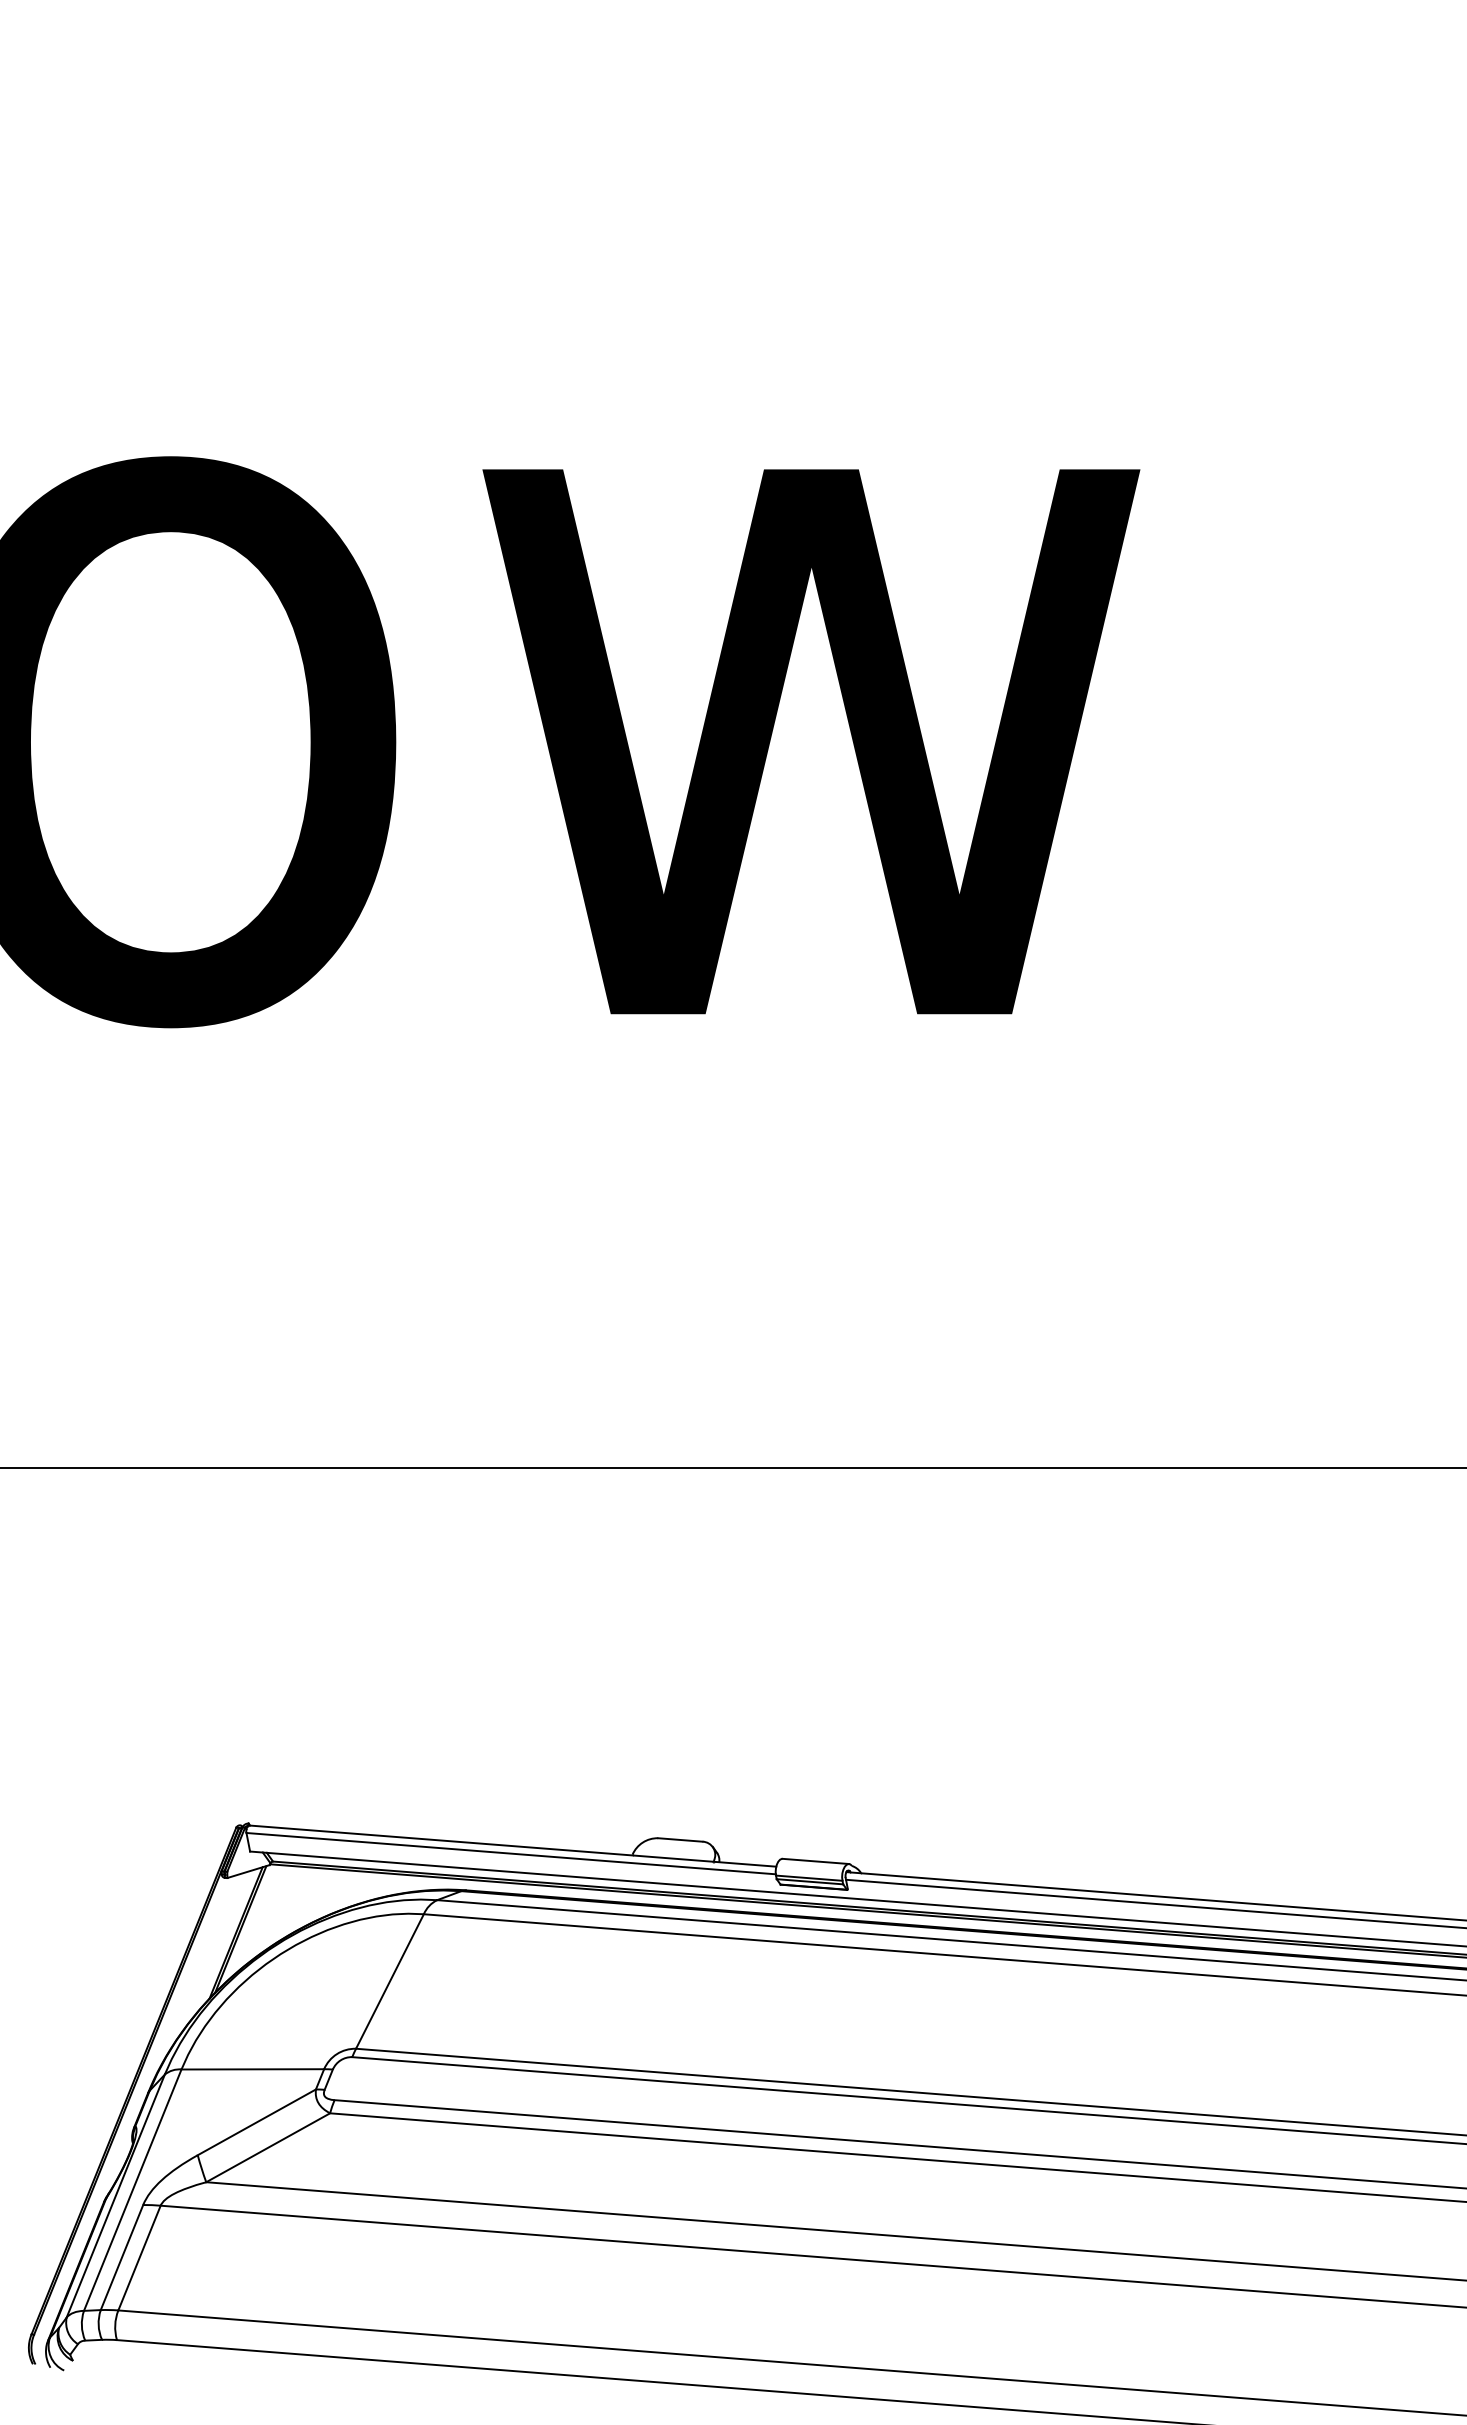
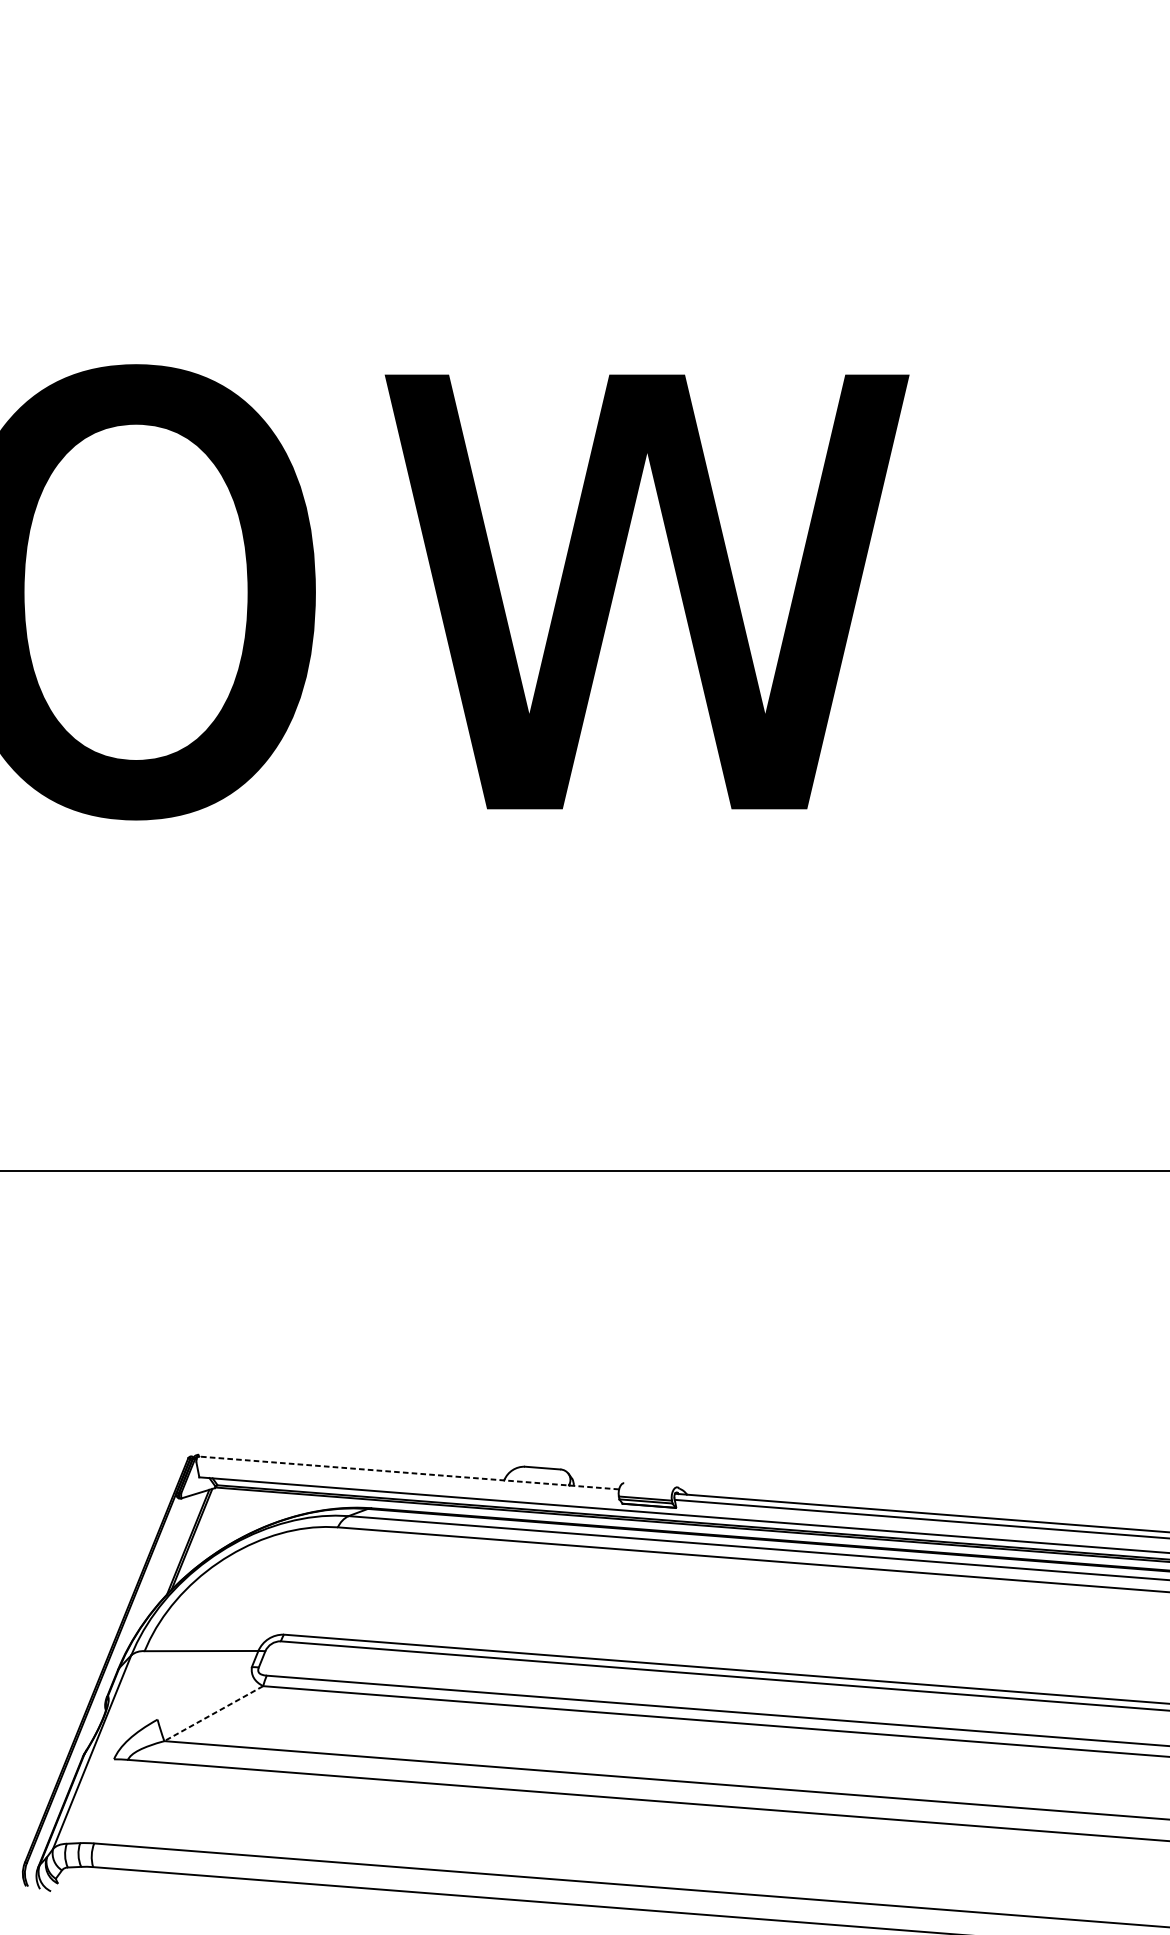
line: (512, 1846) -> (408, 1473), solid -> dashed
line: (510, 1853) -> (407, 1478), removed
line: (815, 1861) -> (650, 1485), removed
line: (389, 1981) -> (310, 1581), removed
line: (256, 2122) -> (204, 1693), removed
line: (268, 2147) -> (214, 1713), solid -> dashed
line: (132, 2189) -> (105, 1746), removed
line: (121, 2257) -> (96, 1801), removed
line: (139, 2257) -> (111, 1801), removed

